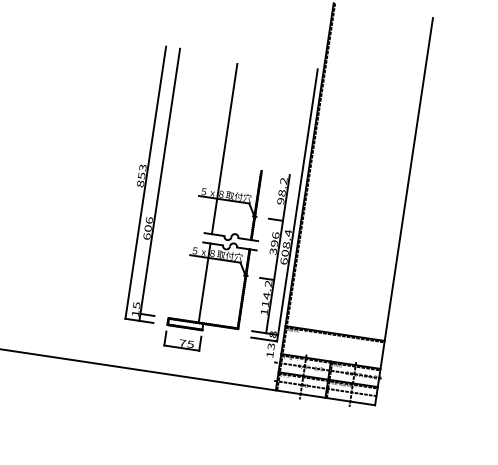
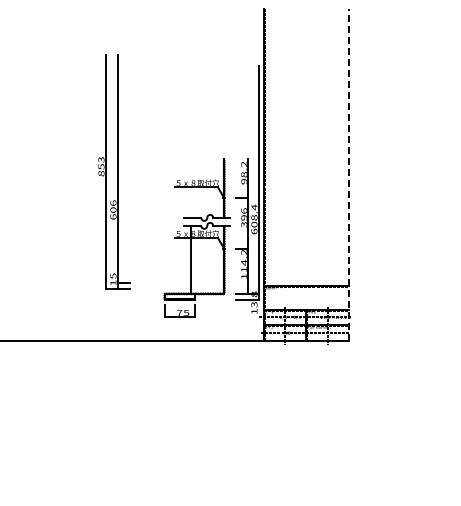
line: (224, 148) -> (190, 144), removed
part: (156, 183) -> (114, 171), moved
line: (403, 211) -> (348, 174), solid -> dashed

